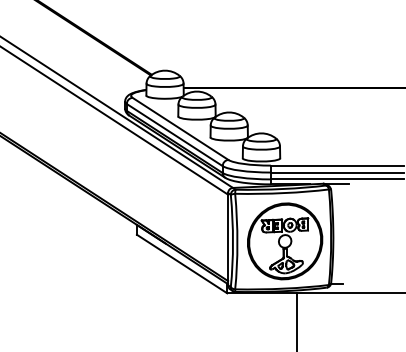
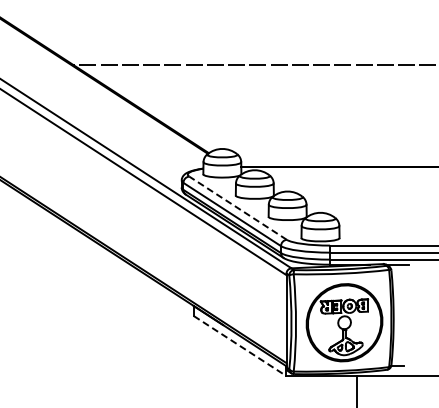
line: (179, 128) -> (237, 207), solid -> dashed
line: (181, 263) -> (239, 345), solid -> dashed

